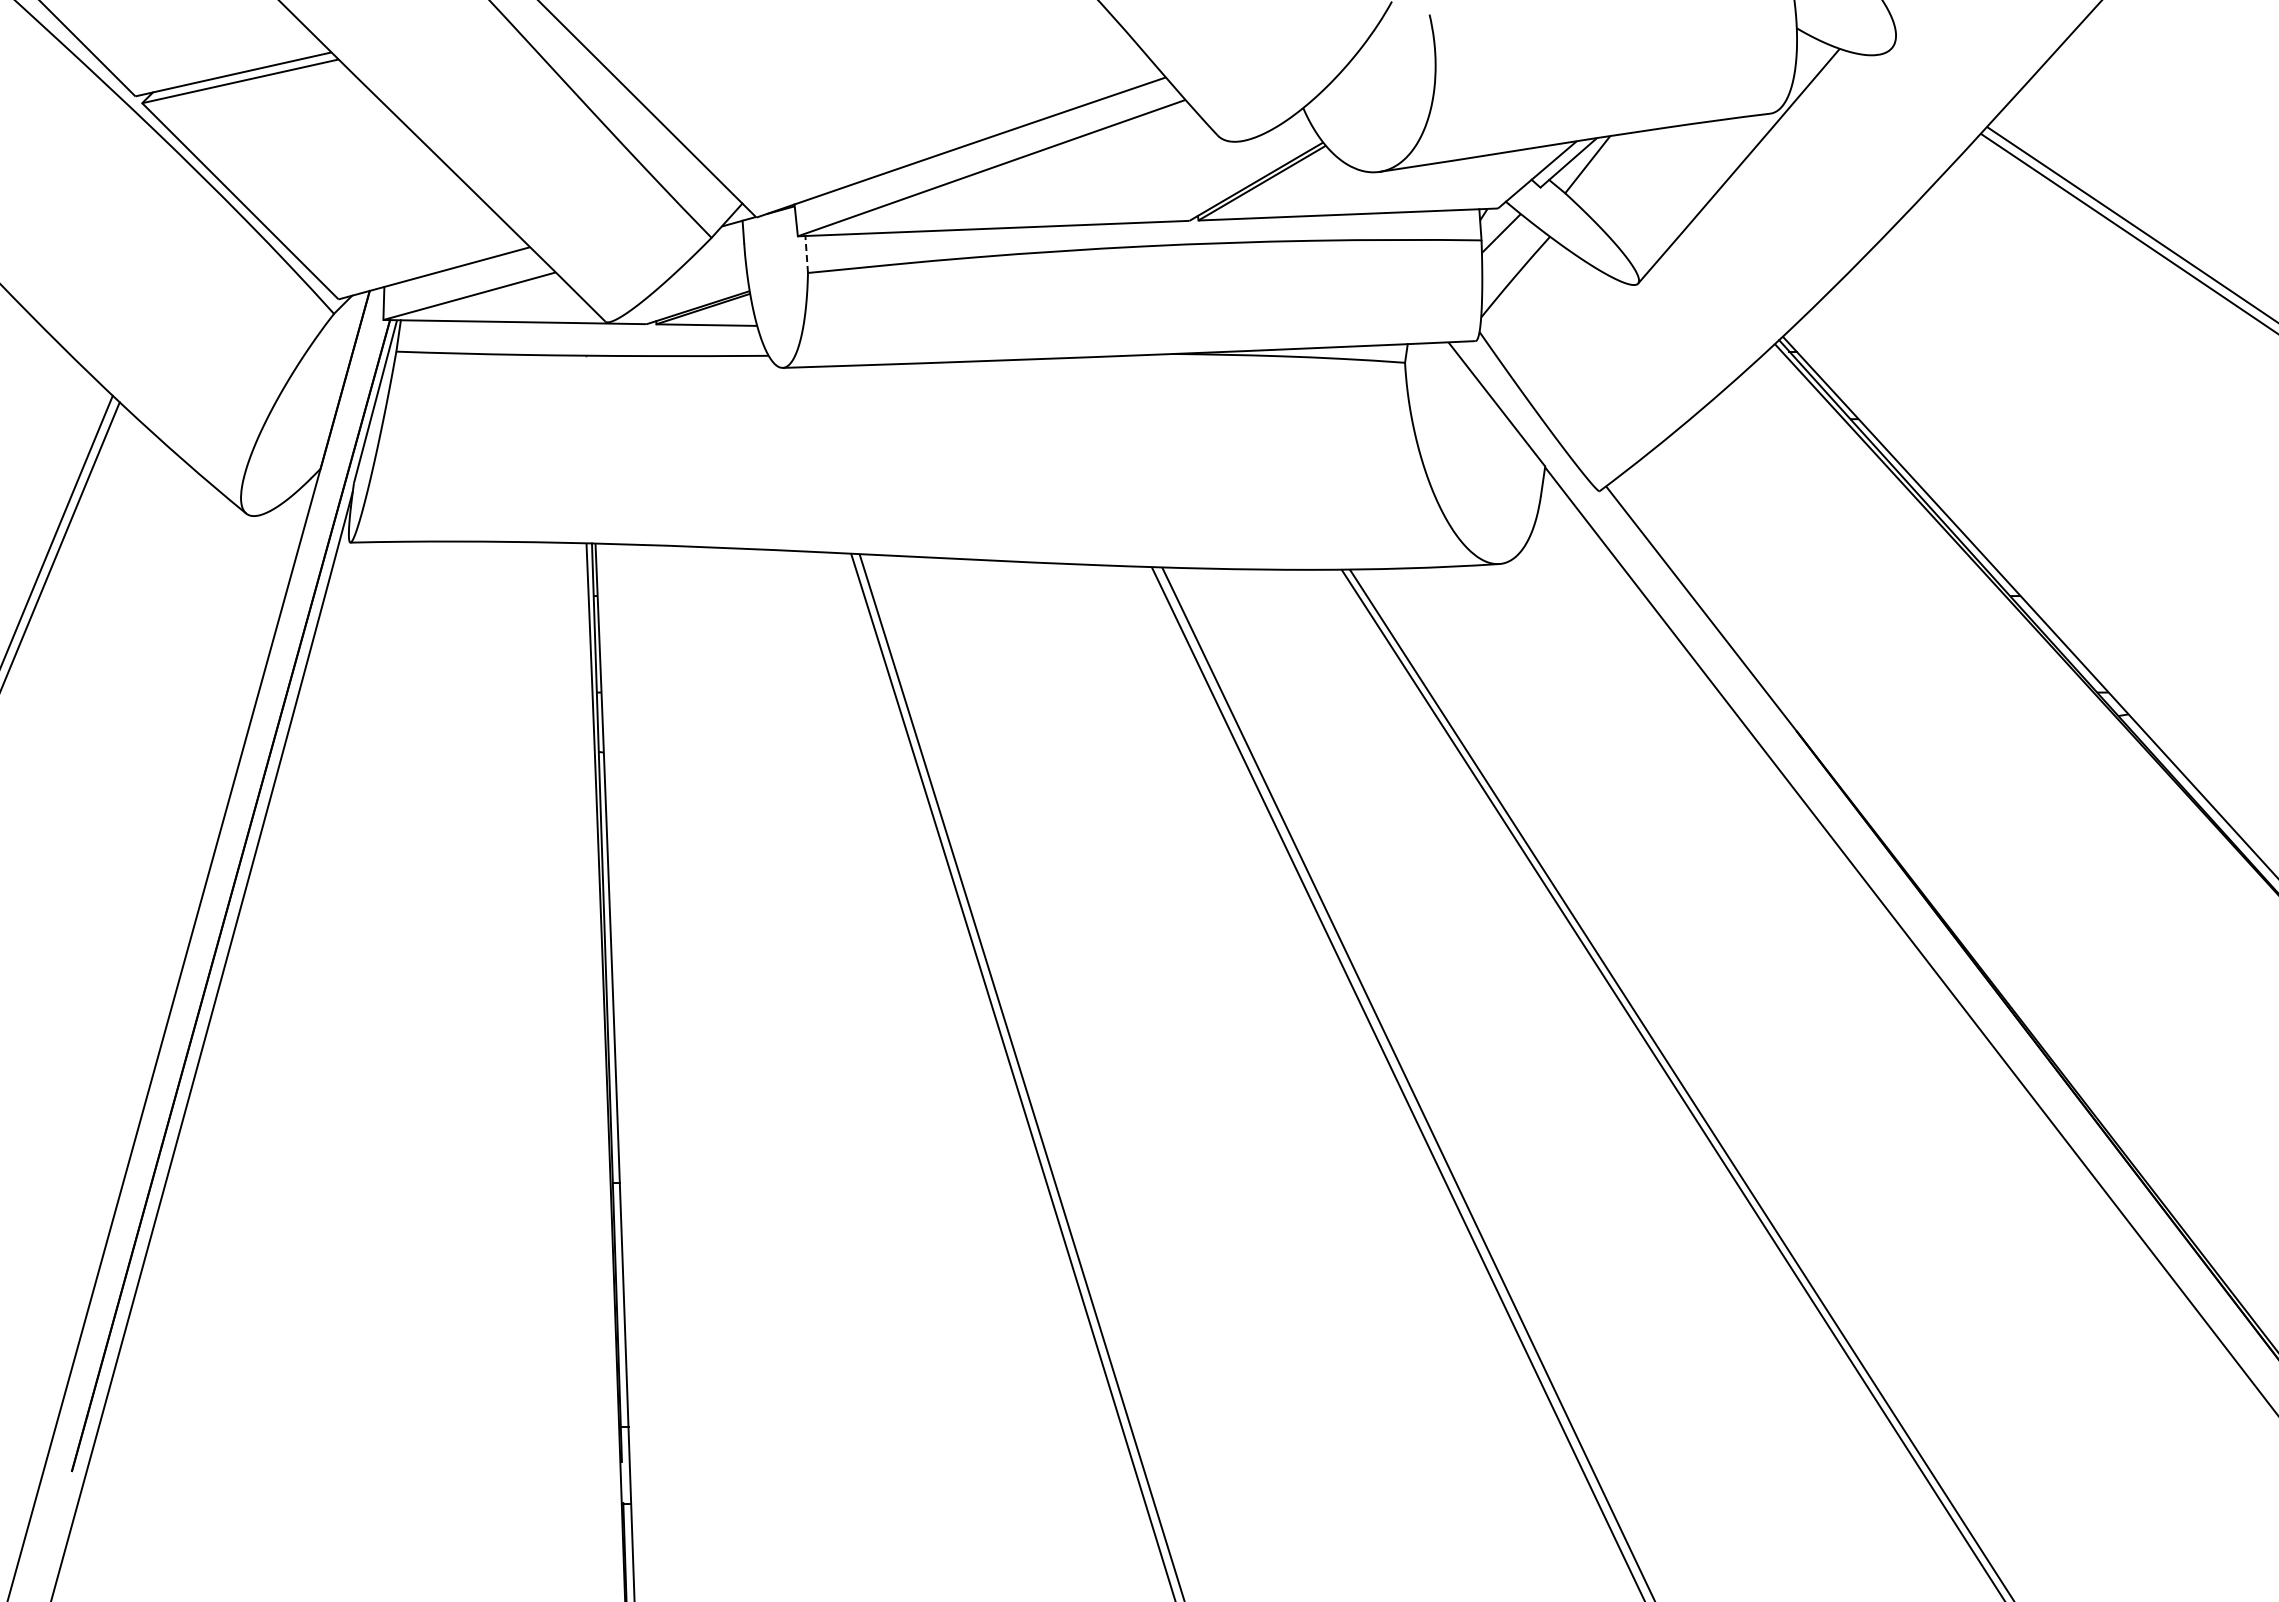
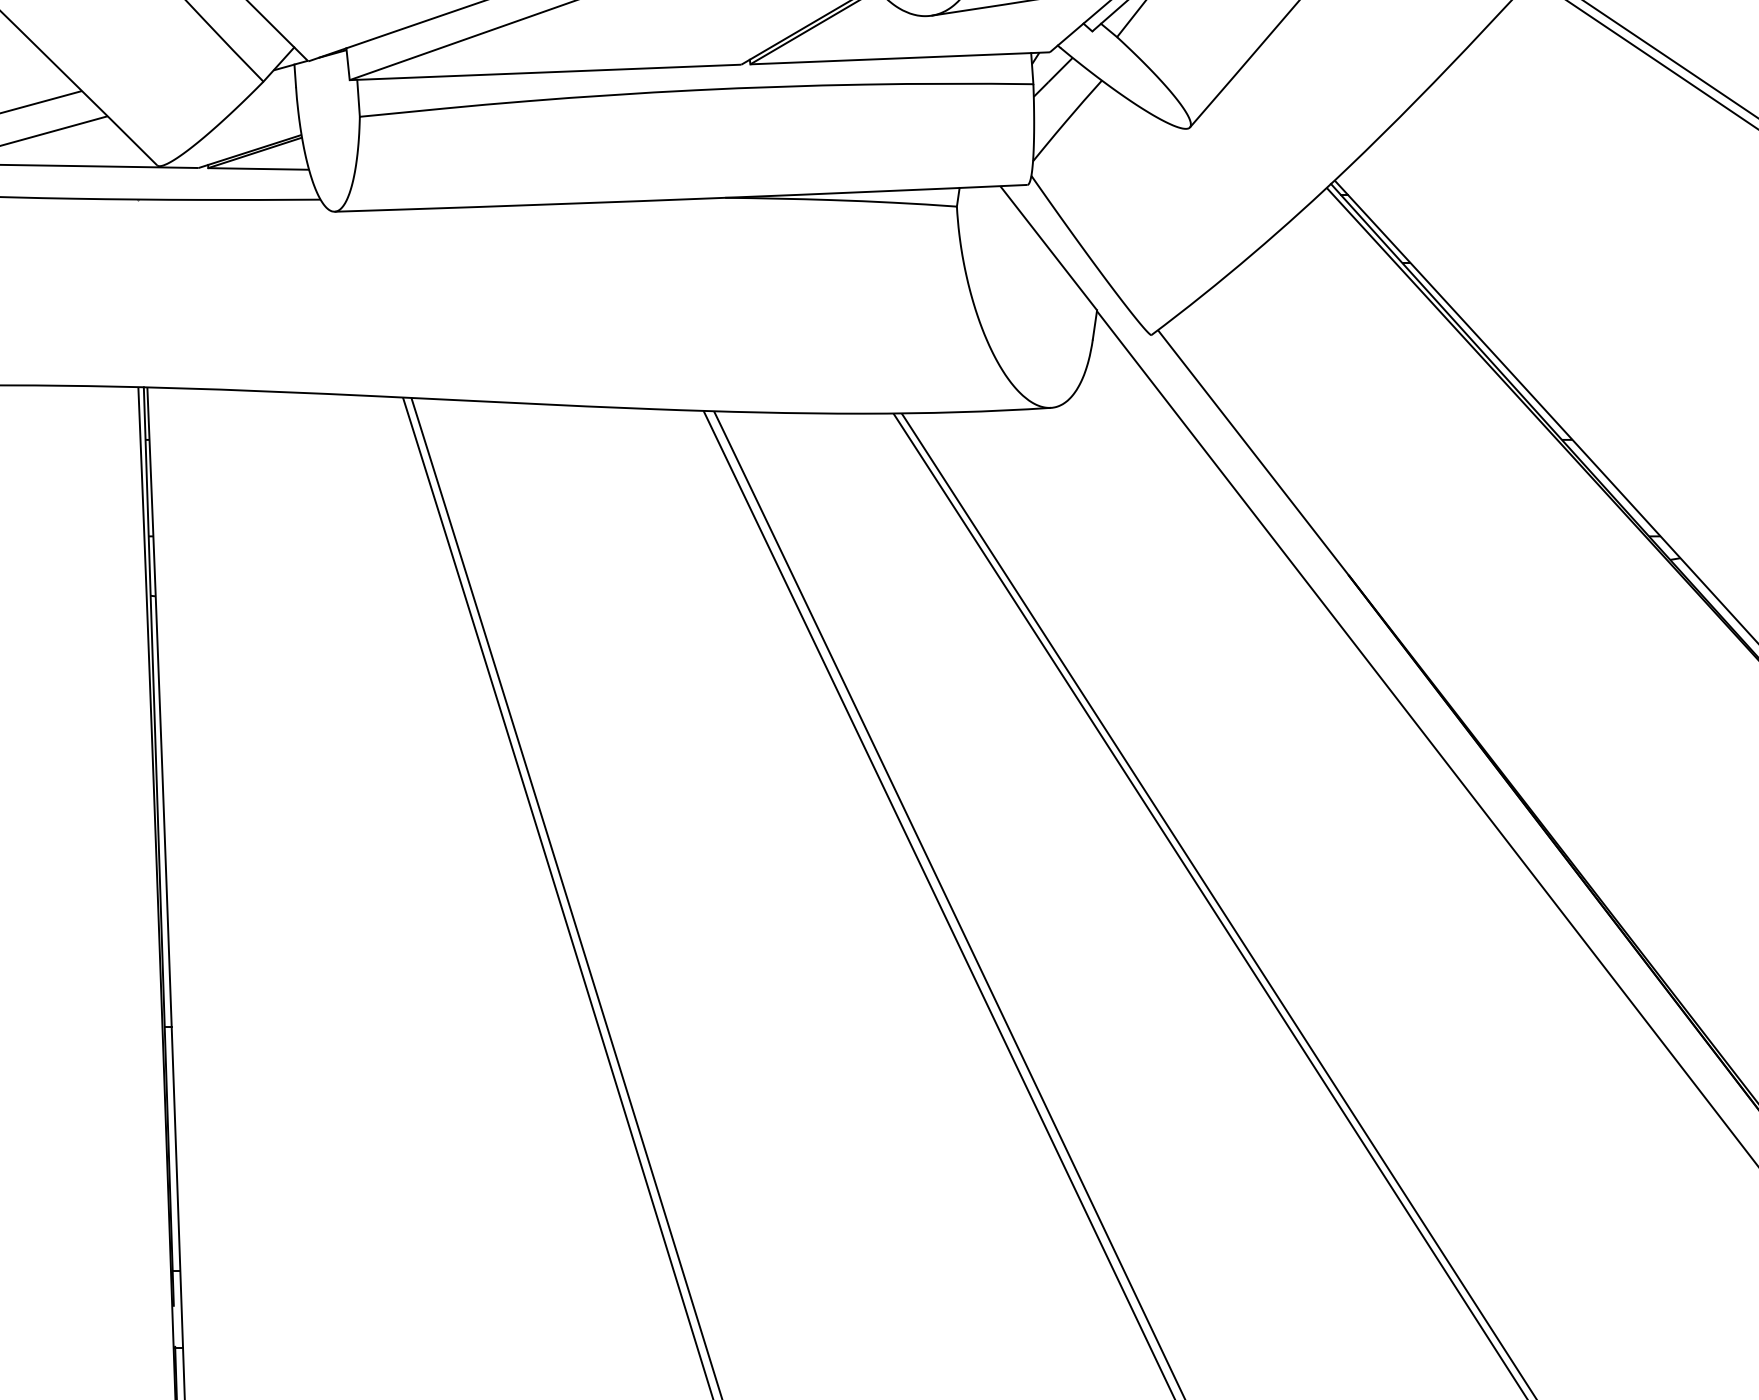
line: (806, 254) -> (358, 98), dashed -> solid

